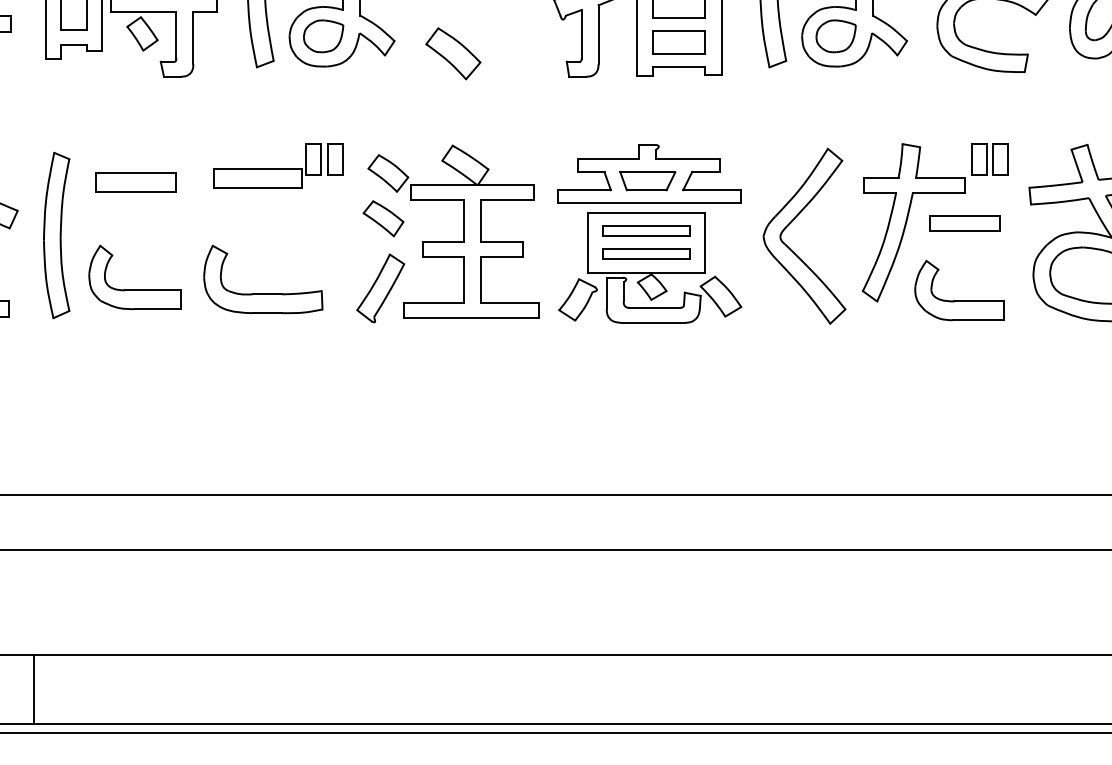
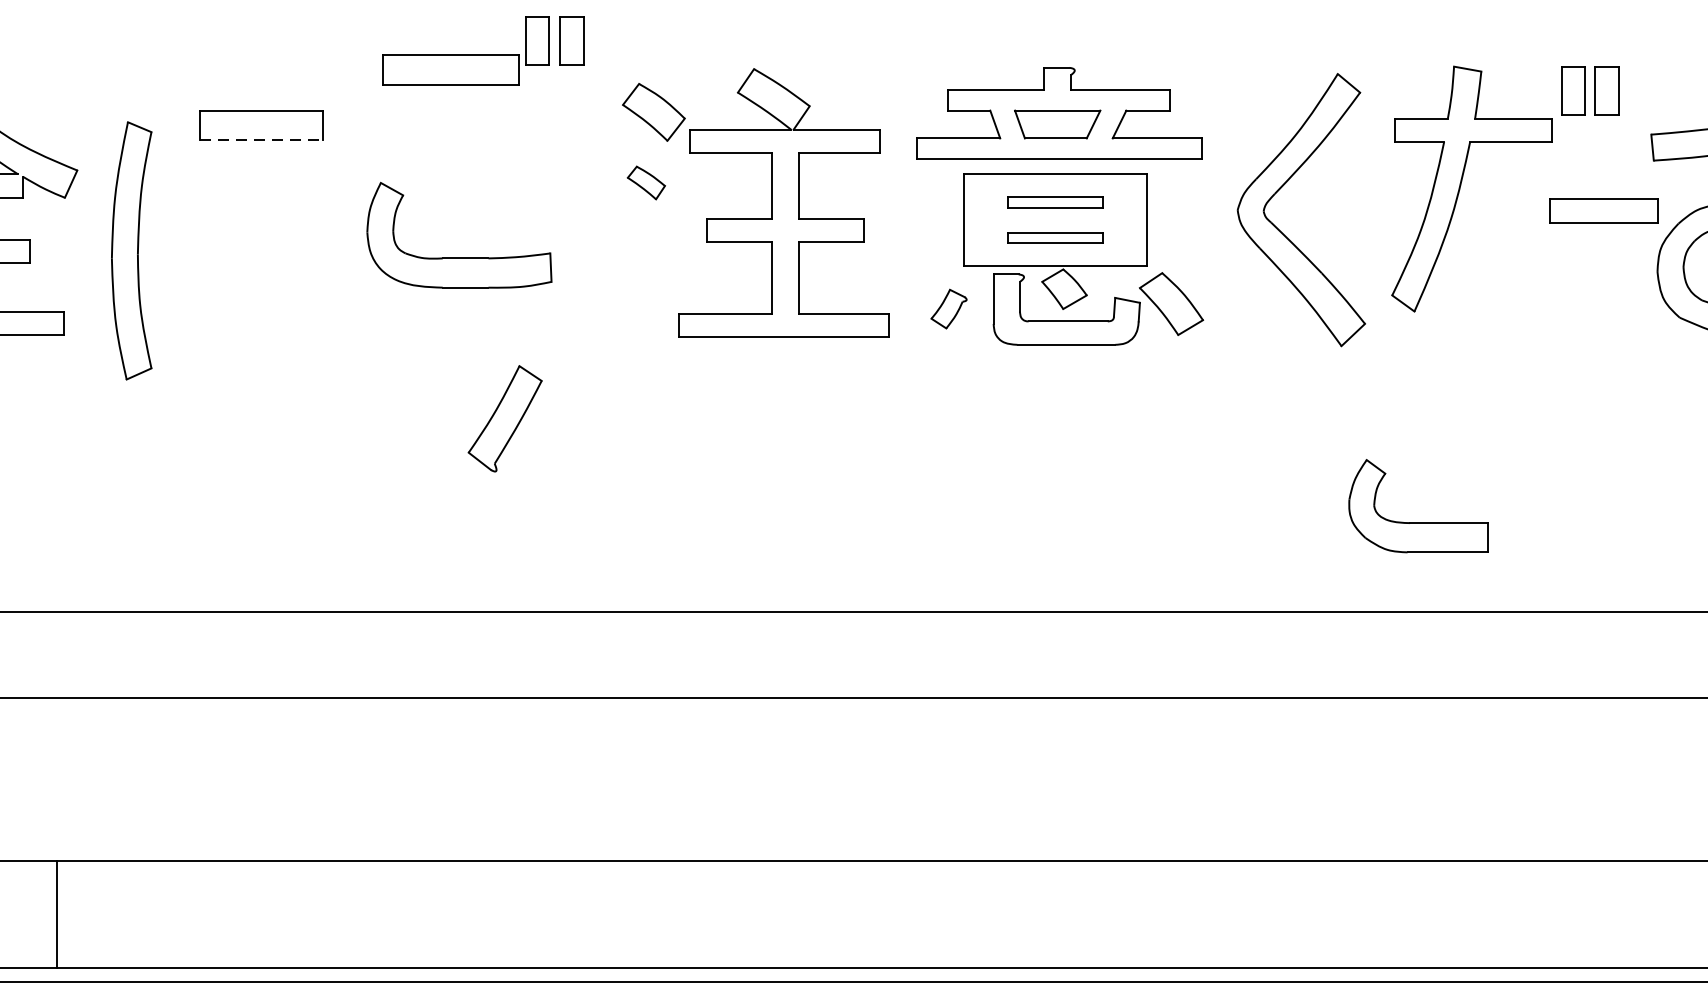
part: (278, 165) -> (483, 50), moved
line: (136, 191) -> (262, 140), solid -> dashed
part: (383, 218) -> (646, 182), size x0.6
part: (964, 223) -> (1603, 210), moved
part: (646, 230) -> (1055, 201), size x0.7
part: (56, 235) -> (131, 250), moved
part: (646, 253) -> (1055, 236), size x0.7
part: (380, 288) -> (504, 418), moved
part: (134, 289) -> (258, 292), removed
part: (263, 293) -> (459, 257), moved
part: (577, 299) -> (948, 308), size x0.6
part: (959, 300) -> (1418, 521), moved
line: (34, 688) -> (56, 913), moved

